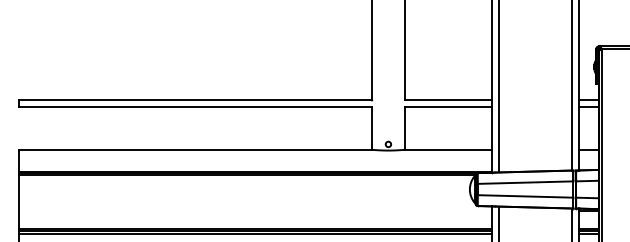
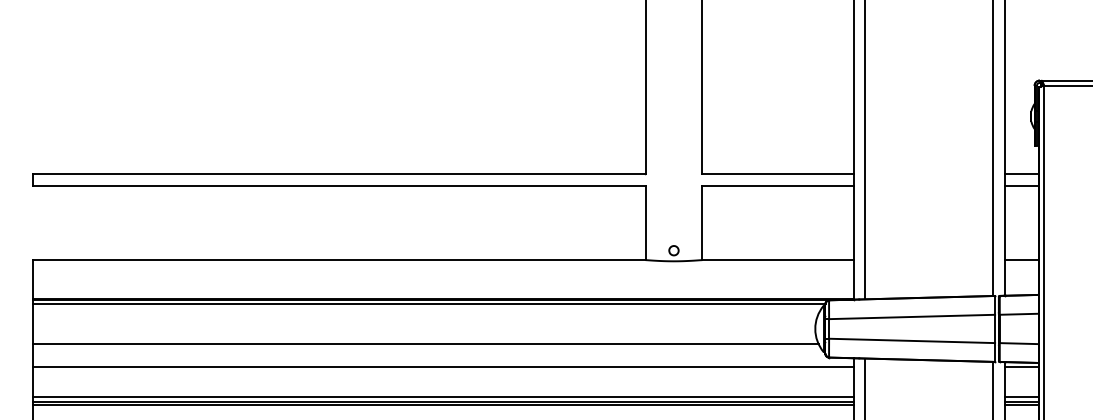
line: (244, 198) -> (424, 344), added
line: (255, 211) -> (443, 367), added

